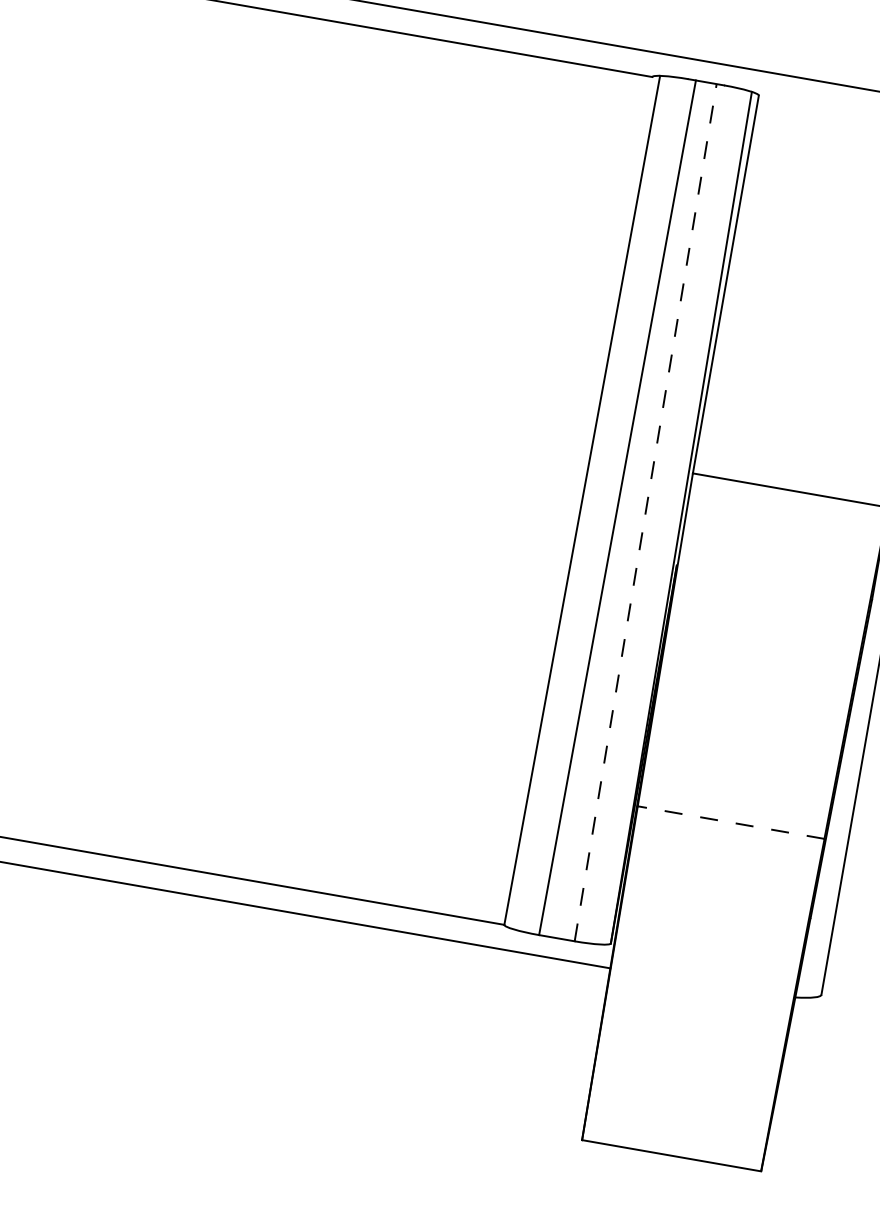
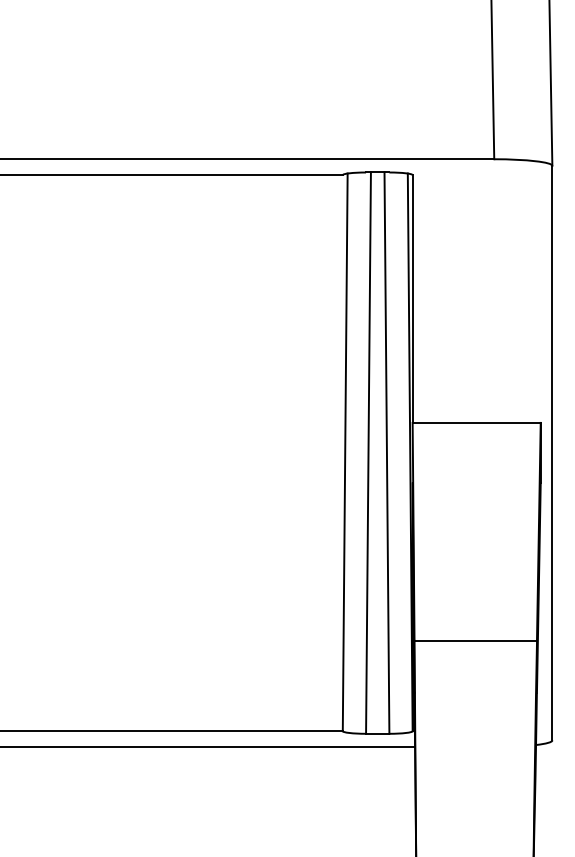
line: (644, 513) -> (386, 453), dashed -> solid
line: (730, 821) -> (475, 640), dashed -> solid

